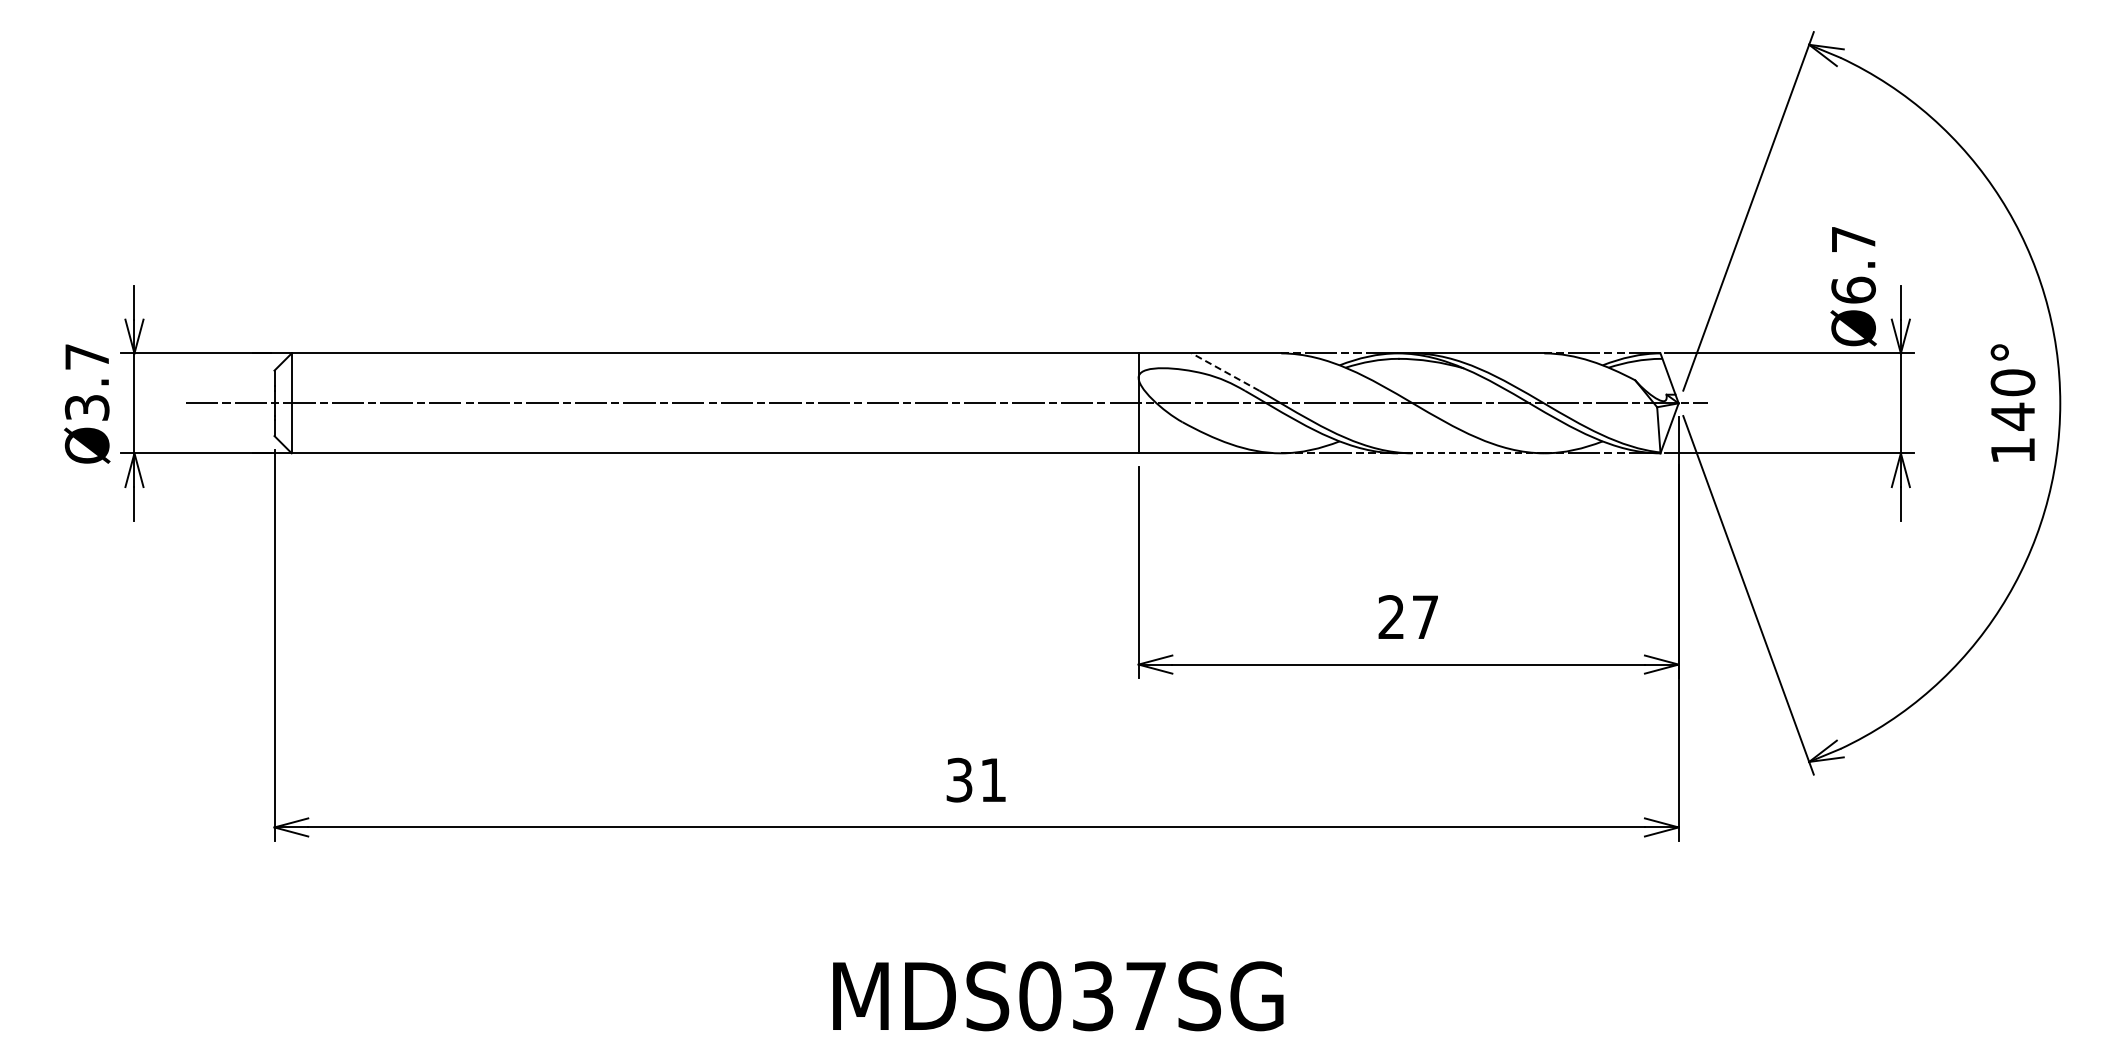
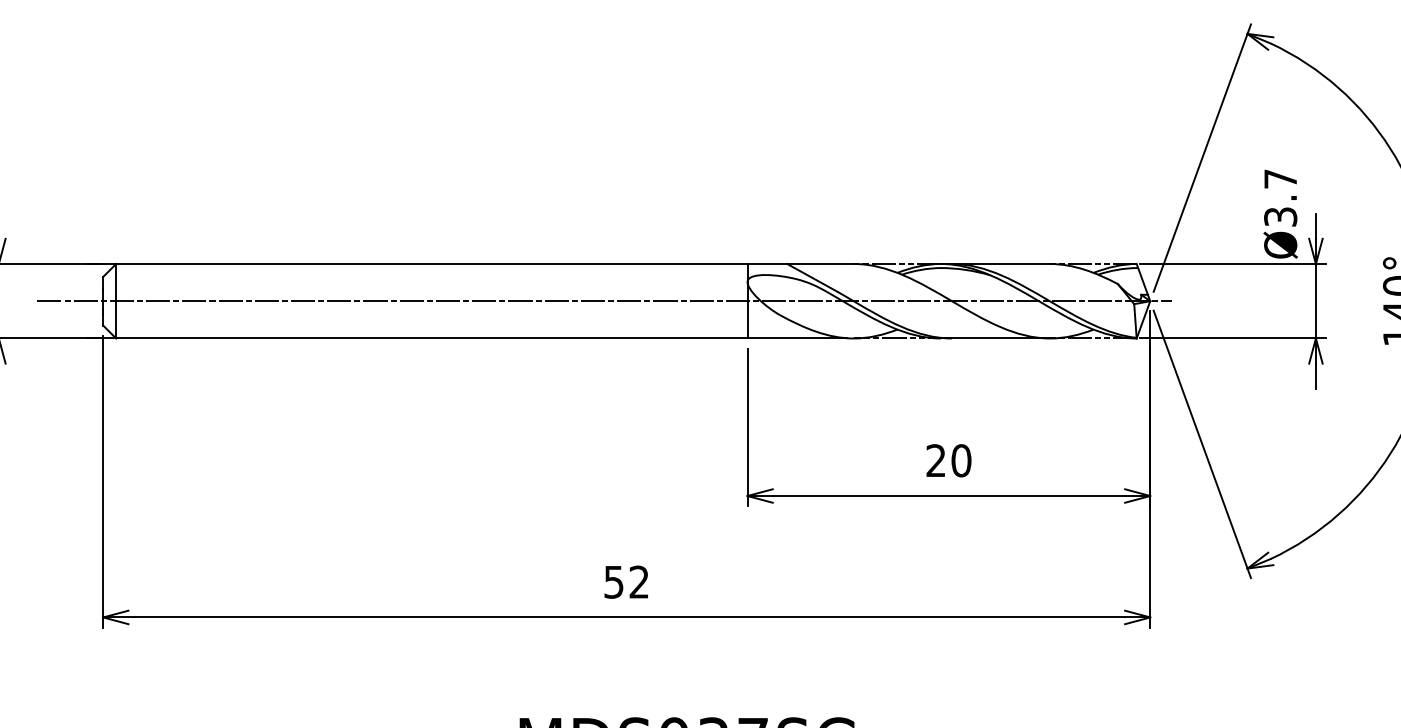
text: (1853, 289) -> (1280, 216), Ø6.7 -> Ø3.7
line: (1225, 372) -> (812, 278), dashed -> solid
line: (1470, 453) -> (995, 338), dashed -> solid
text: (1425, 617) -> (961, 460), 27 -> 20
text: (976, 779) -> (626, 581), 31 -> 52

